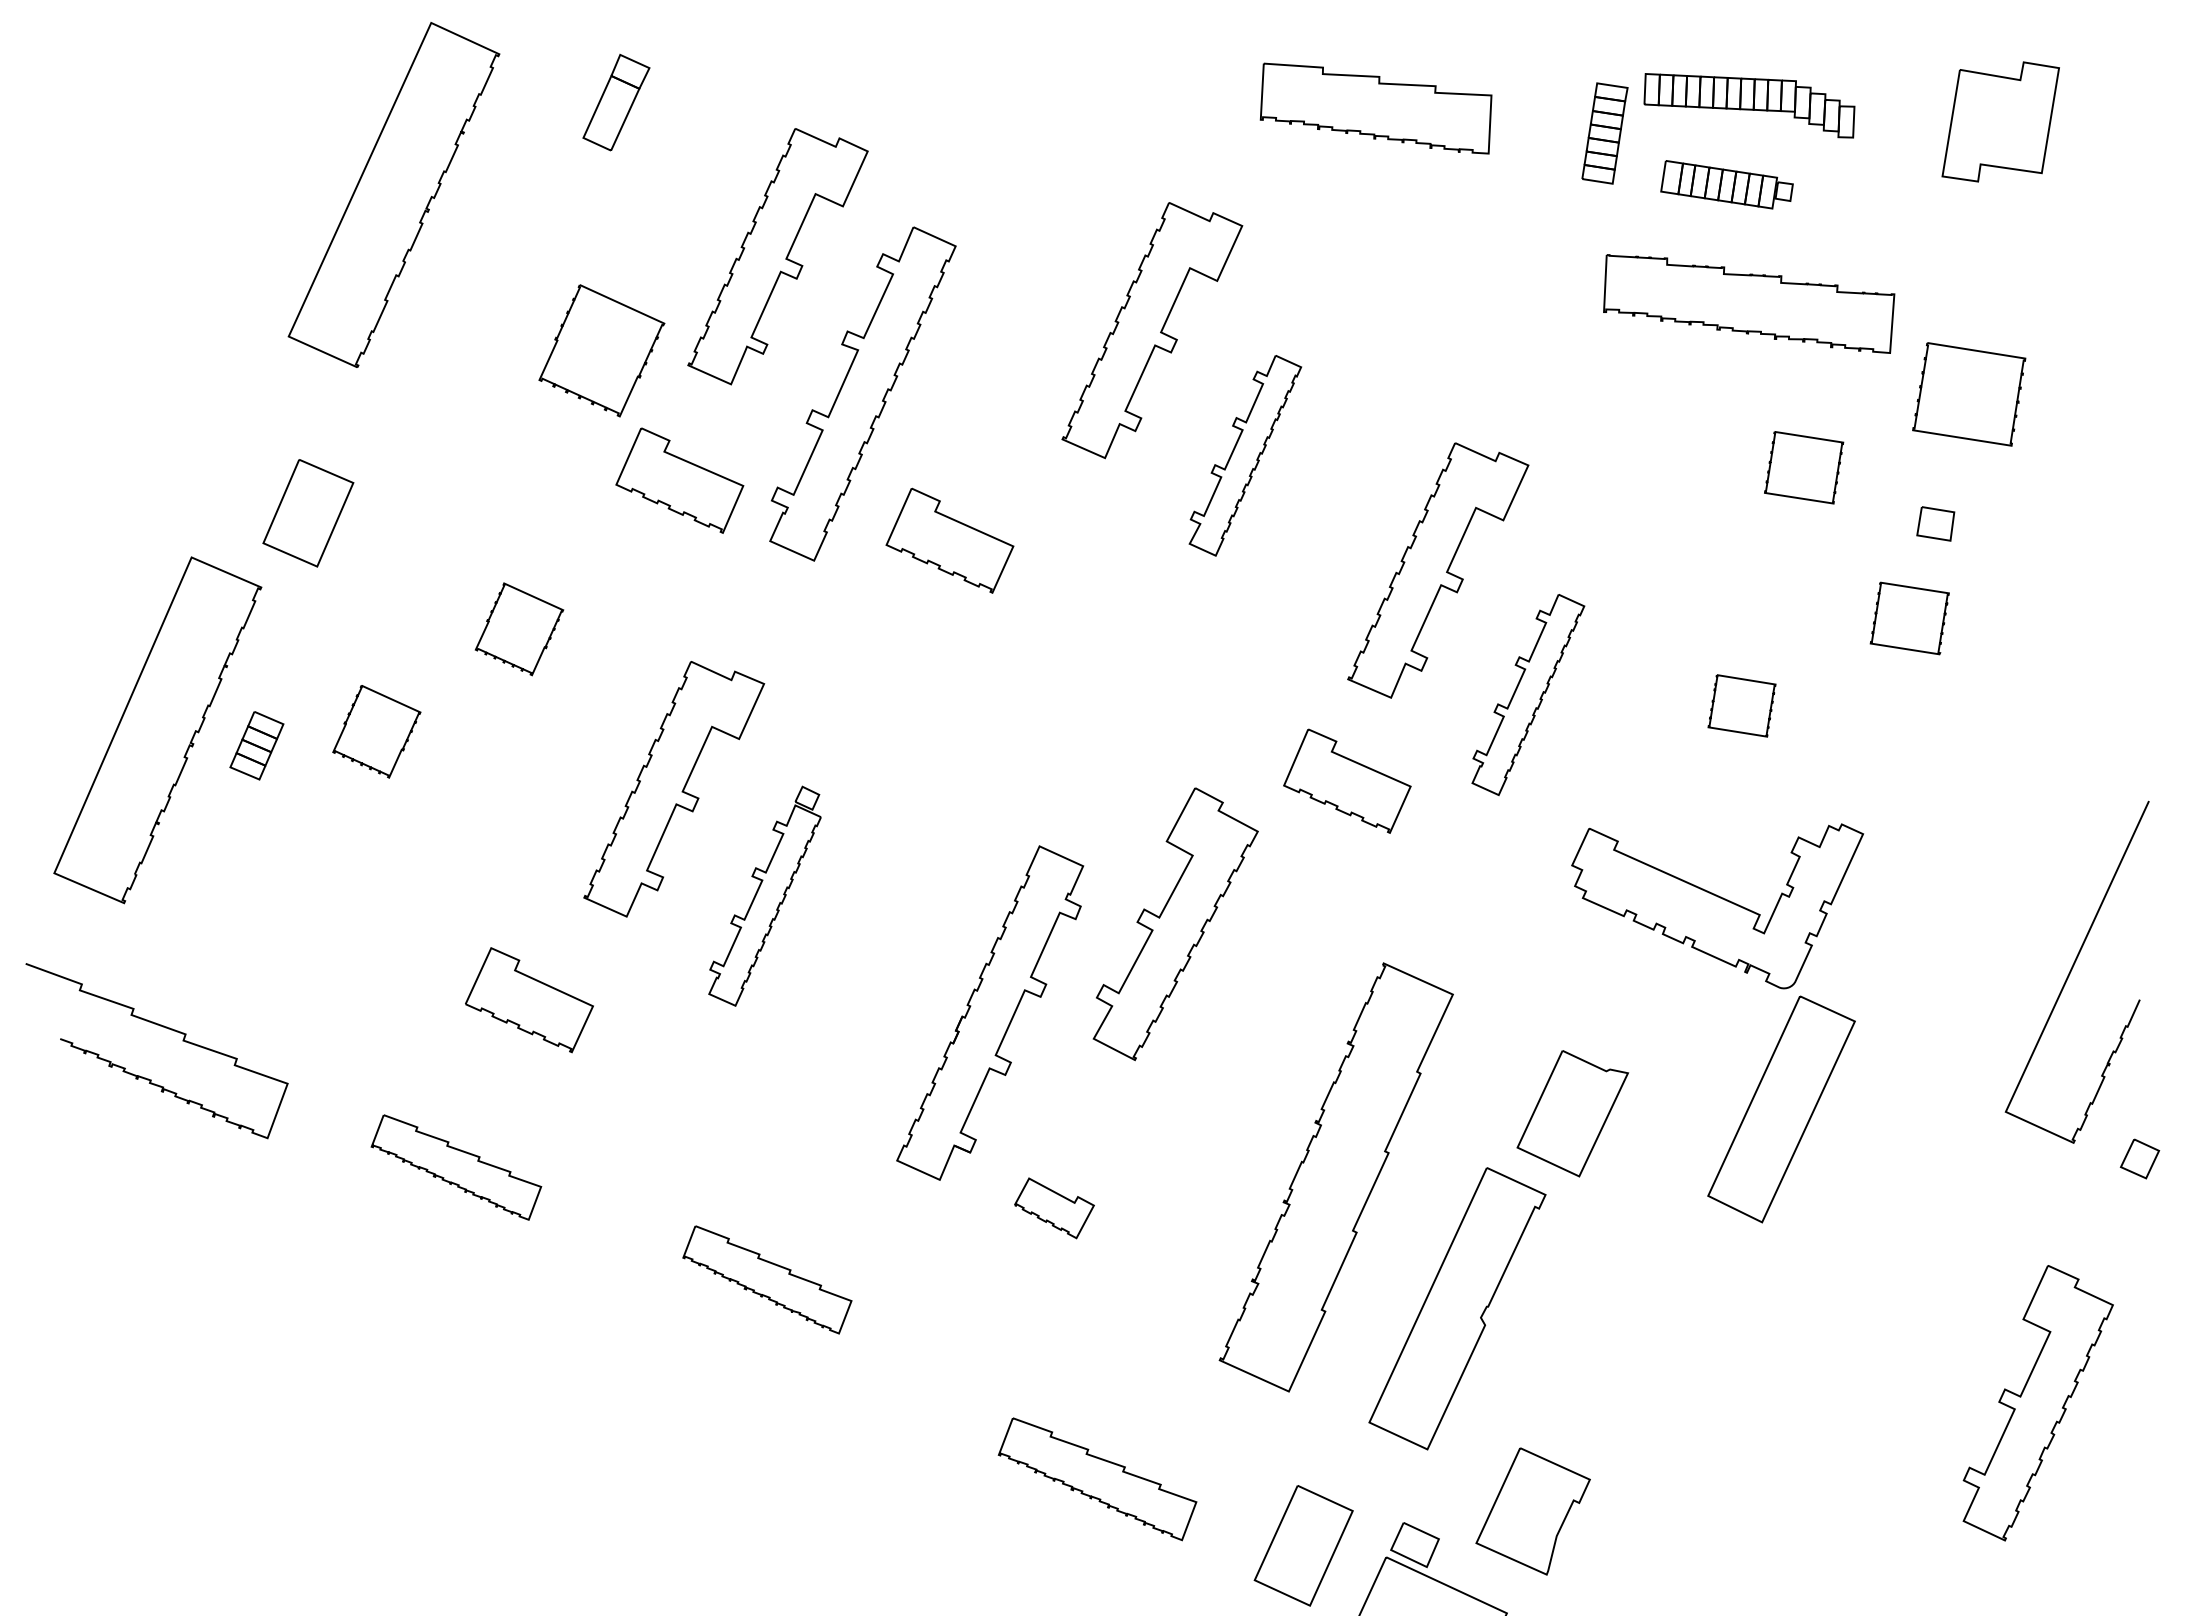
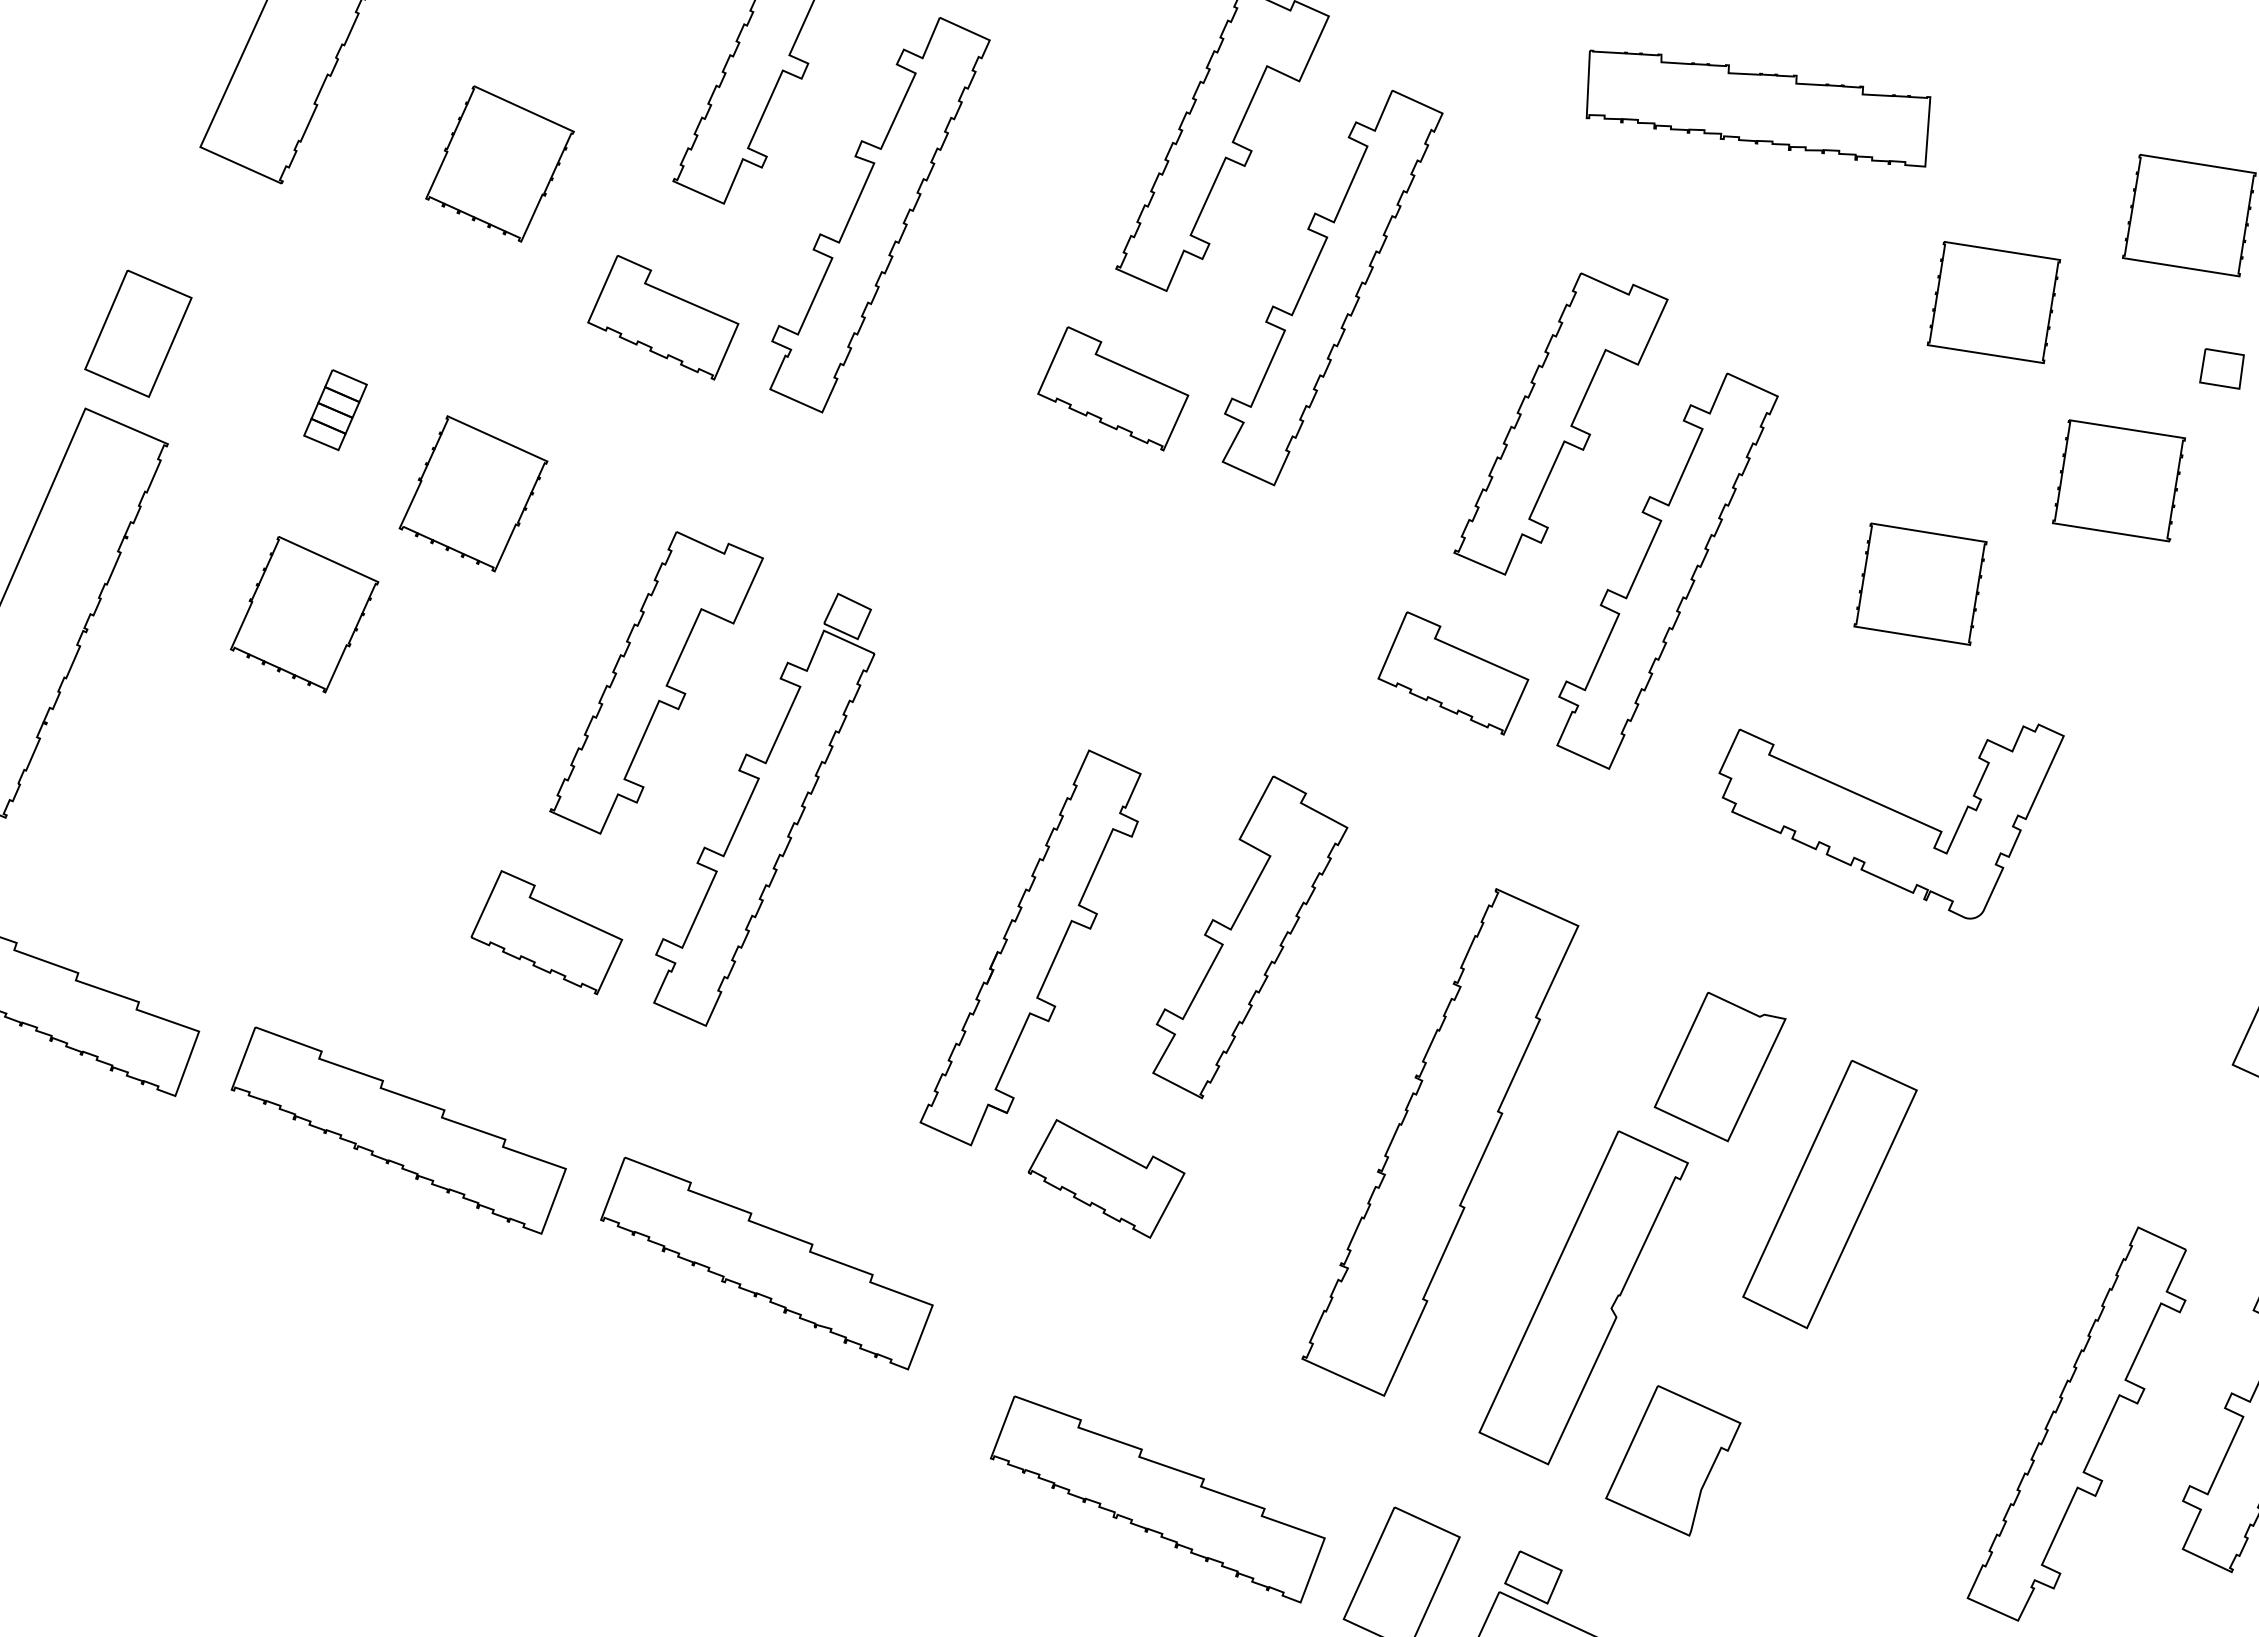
part: (1749, 303) -> (1758, 108), moved
part: (601, 350) -> (499, 163), moved
part: (1245, 455) -> (1332, 287), size x1.67
part: (1803, 467) -> (1993, 302), size x1.43
part: (308, 513) -> (138, 334), moved
part: (1935, 523) -> (2221, 368), moved
part: (949, 540) -> (1112, 388), moved
part: (1909, 618) -> (2118, 480), size x1.43
part: (519, 628) -> (473, 492), size x1.43
part: (1528, 694) -> (1667, 570), size x1.67
part: (1741, 705) -> (1919, 583), size x1.67
part: (376, 731) -> (304, 614), size x1.43
part: (256, 745) -> (335, 409), moved
part: (764, 895) -> (763, 808), size x1.67
part: (1175, 924) -> (1249, 937), moved
part: (529, 1000) -> (546, 932), moved
part: (1781, 1109) -> (1829, 1194), moved
part: (456, 1167) -> (398, 1130), size x1.67
part: (1054, 1208) -> (1106, 1179), size x1.67
part: (767, 1279) -> (767, 1263), size x1.67
part: (1873, 1415) -> (2076, 1424), added
part: (1097, 1479) -> (1157, 1499), size x1.43
part: (1532, 1511) -> (1672, 1460), moved

